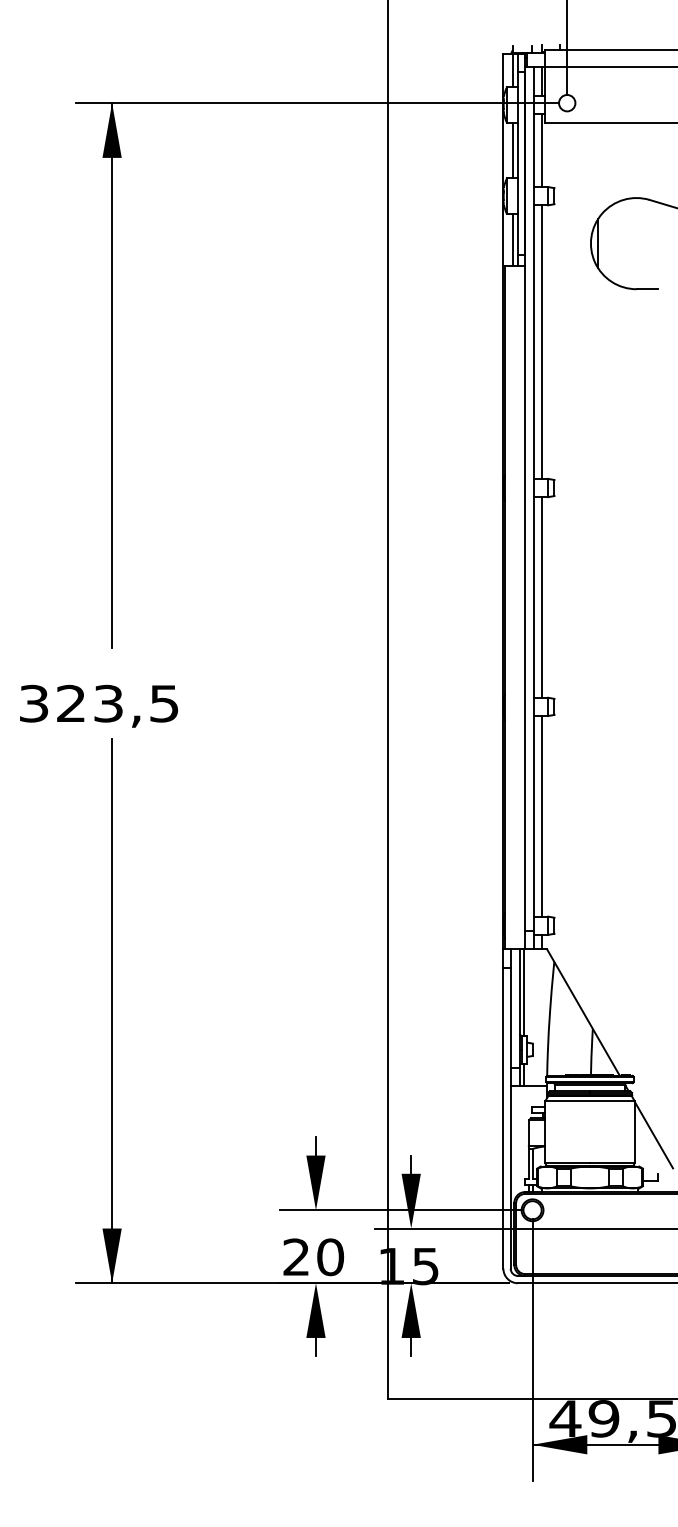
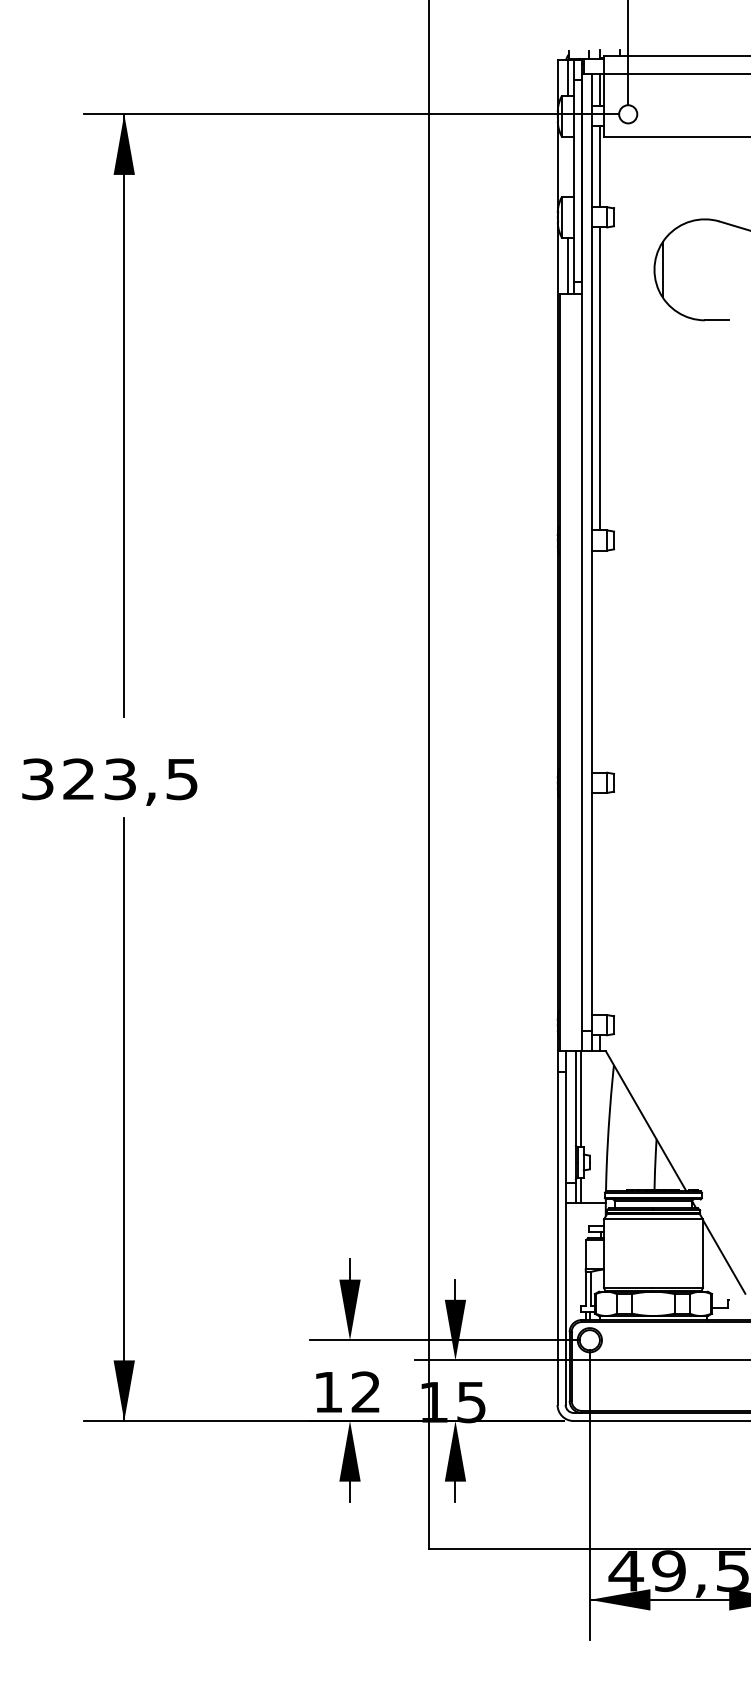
line: (513, 150) -> (568, 166), removed
line: (541, 597) -> (599, 661), removed
line: (541, 815) -> (599, 903), removed
text: (313, 1257) -> (347, 1392), 20 -> 12

